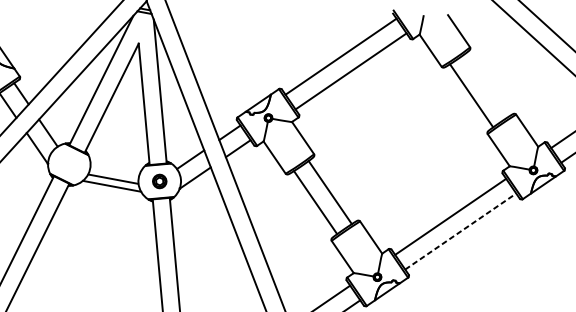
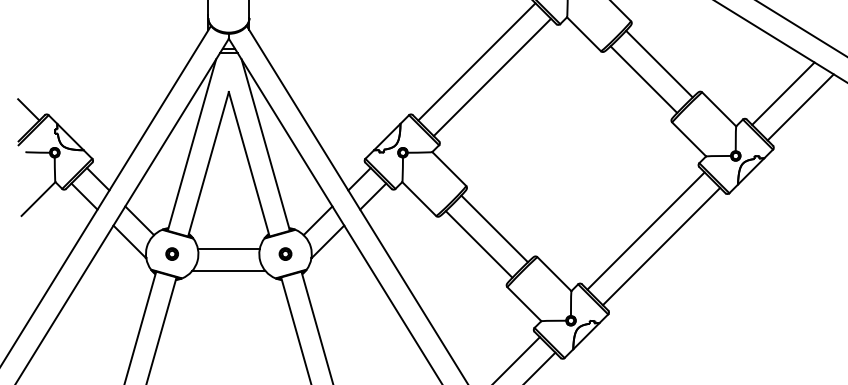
line: (486, 85) -> (659, 63), added
part: (68, 163) -> (171, 253), added
line: (113, 178) -> (228, 248), moved
part: (159, 180) -> (285, 253), size x0.71
line: (460, 231) -> (661, 246), dashed -> solid

